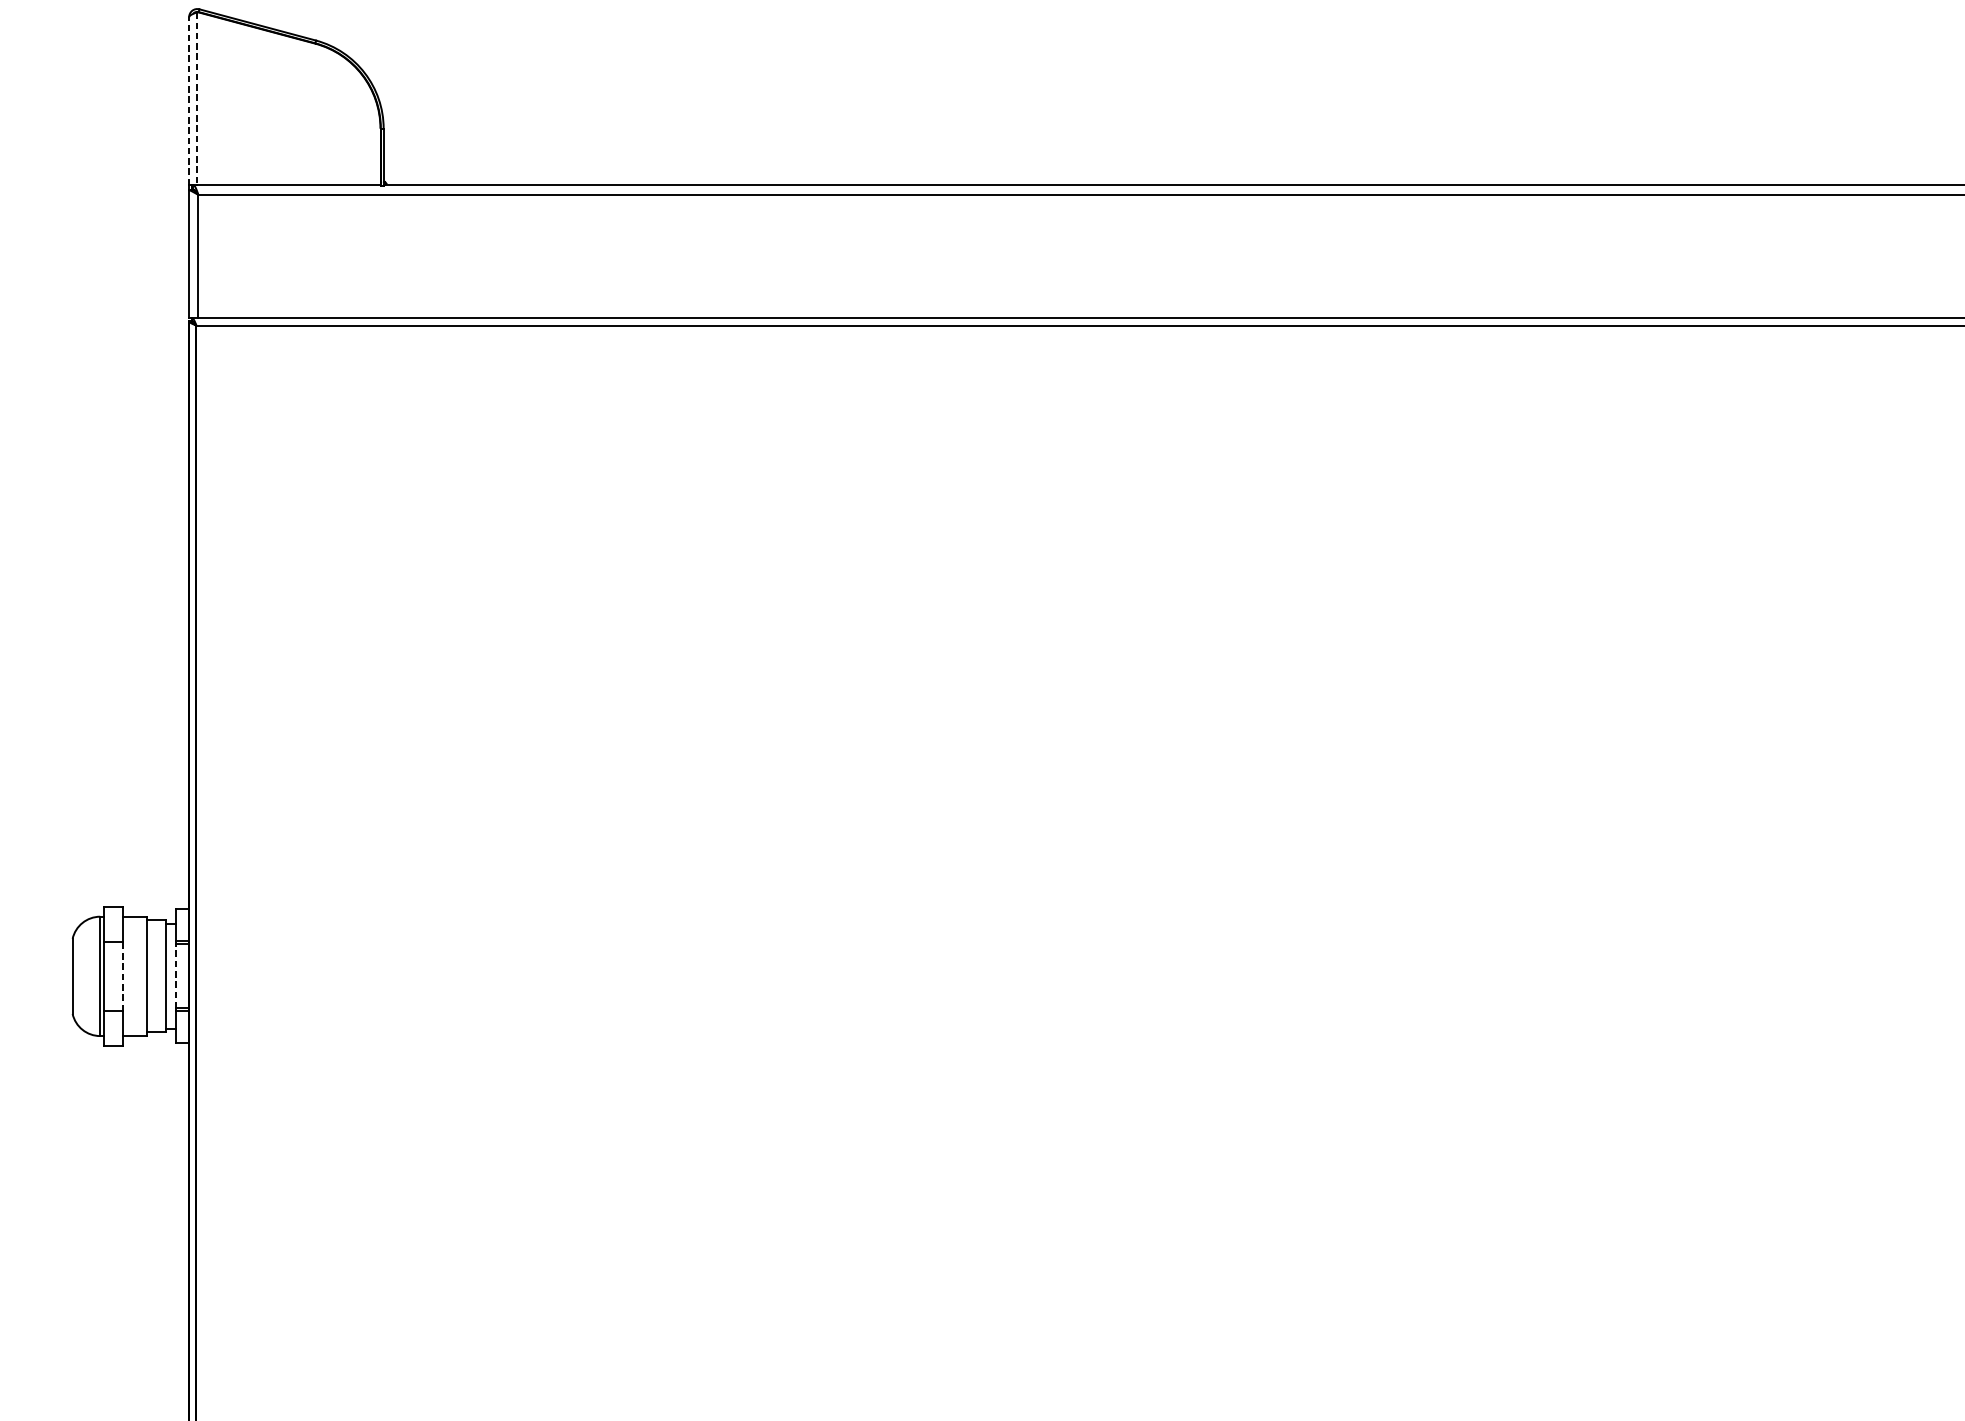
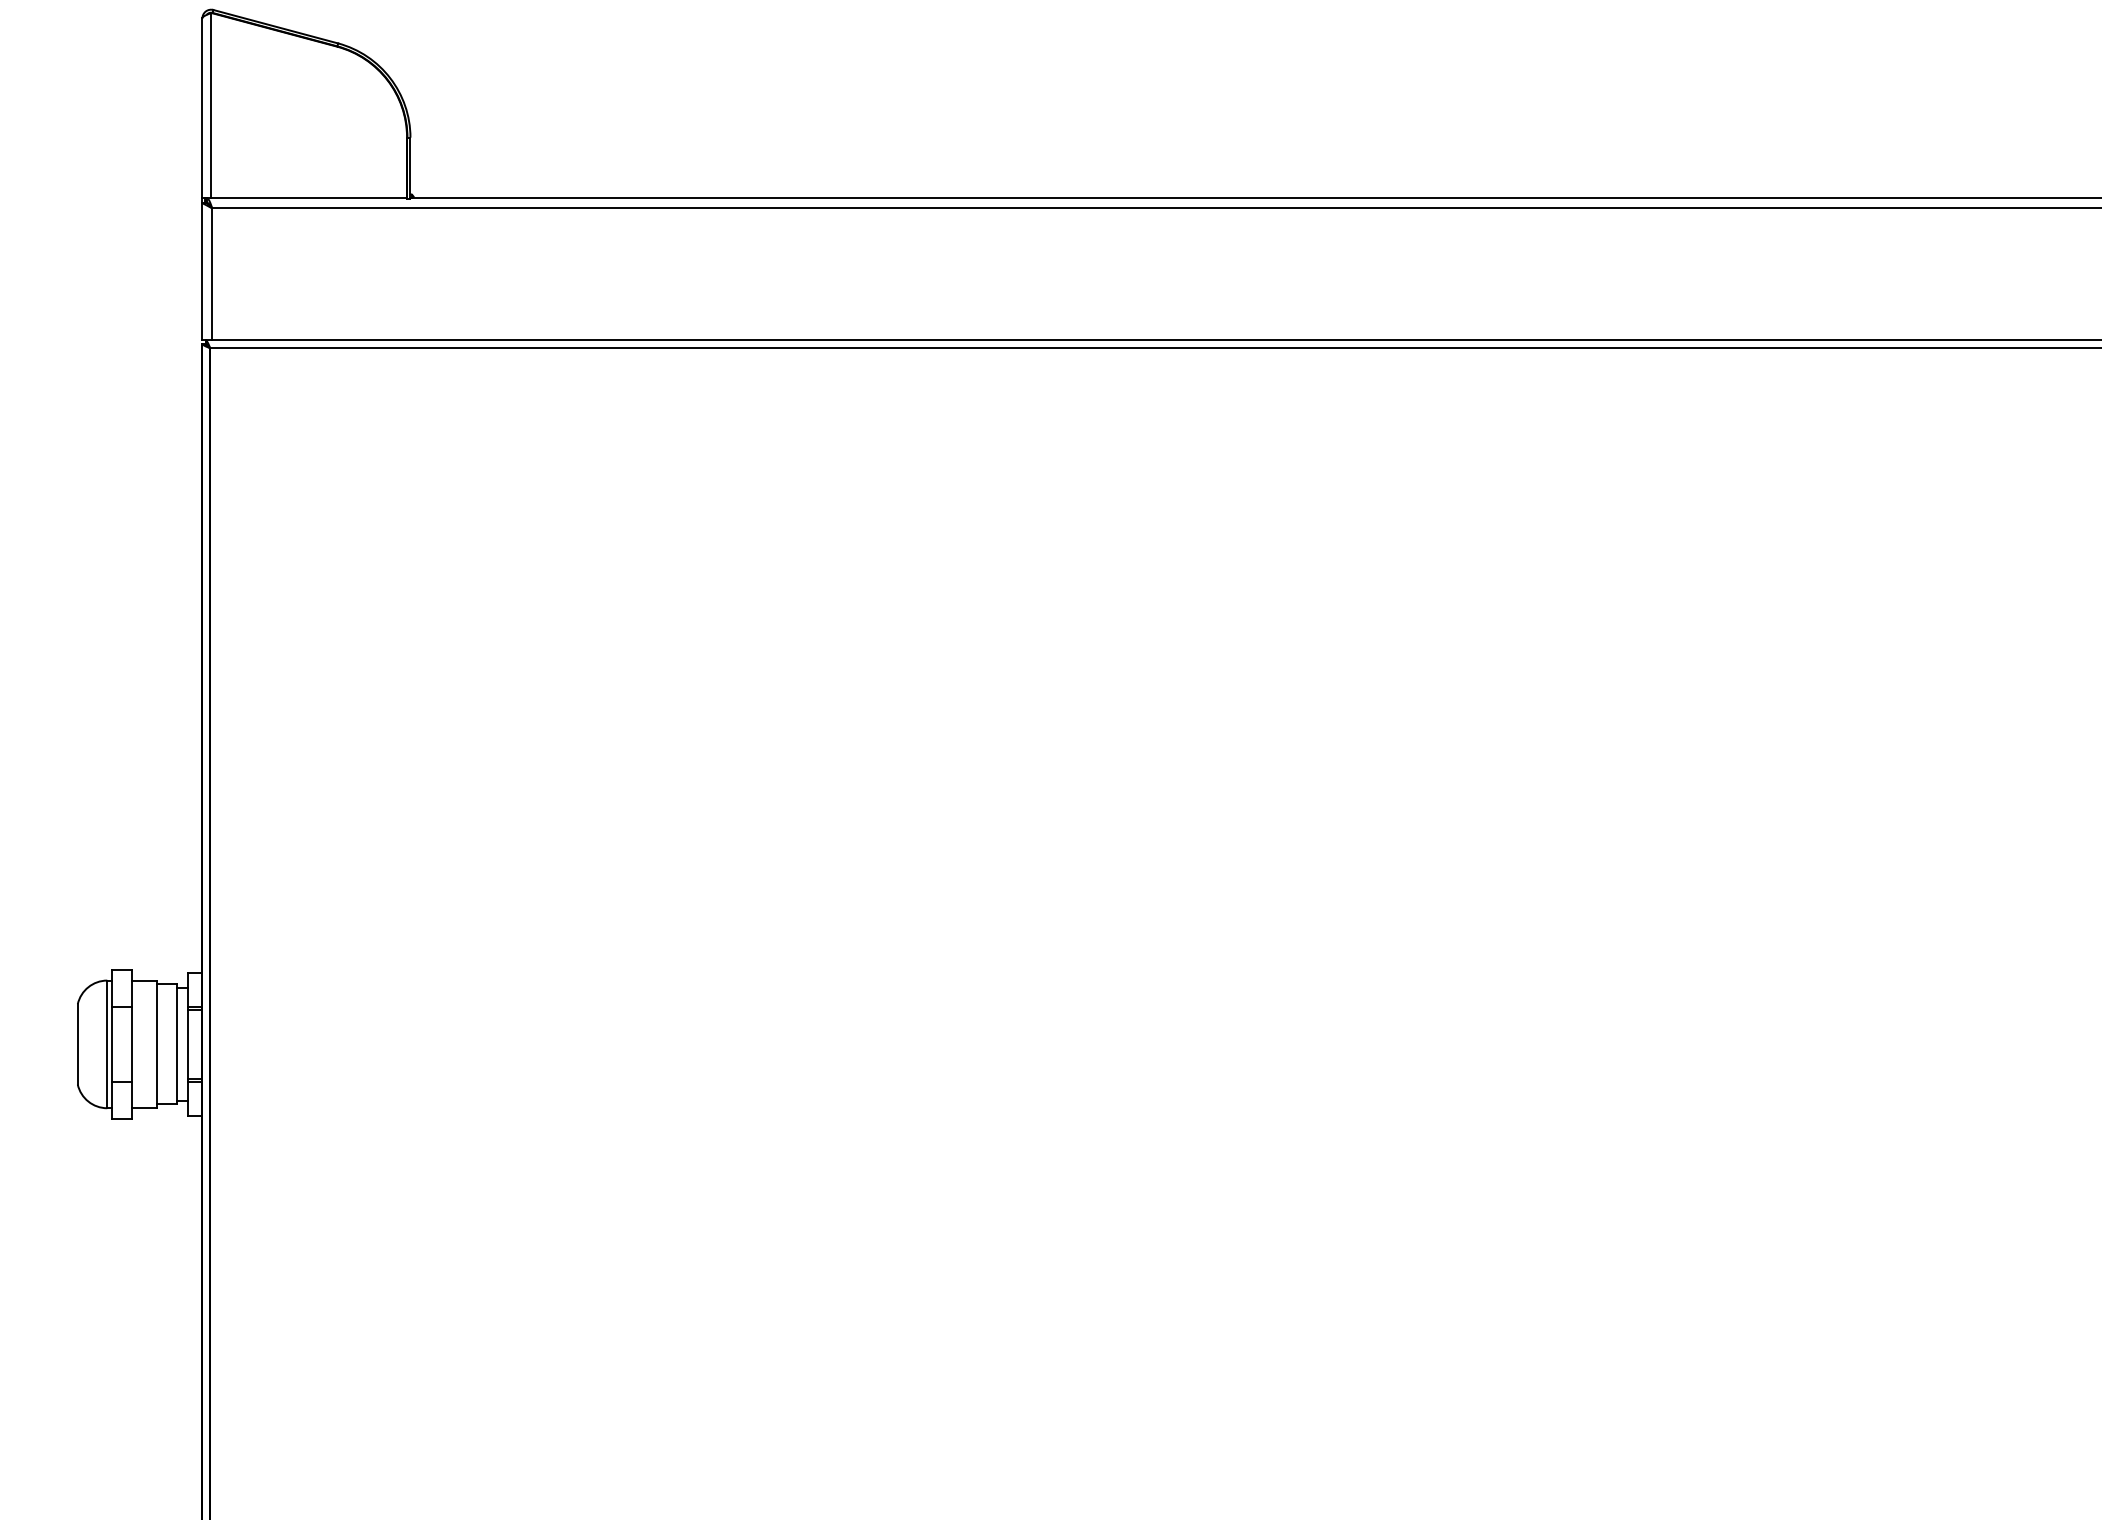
line: (197, 98) -> (211, 105), dashed -> solid
line: (189, 101) -> (202, 108), dashed -> solid
line: (123, 975) -> (132, 1043), dashed -> solid
line: (176, 975) -> (188, 1043), dashed -> solid

